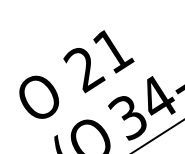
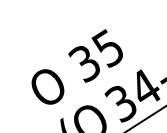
text: (99, 60) -> (97, 56), 21 -> 35

